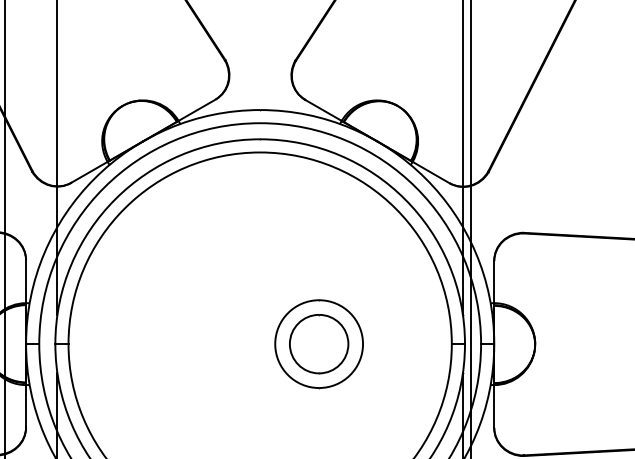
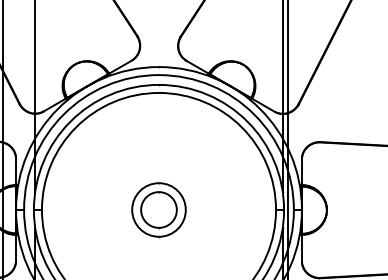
part: (318, 344) -> (158, 210), moved

